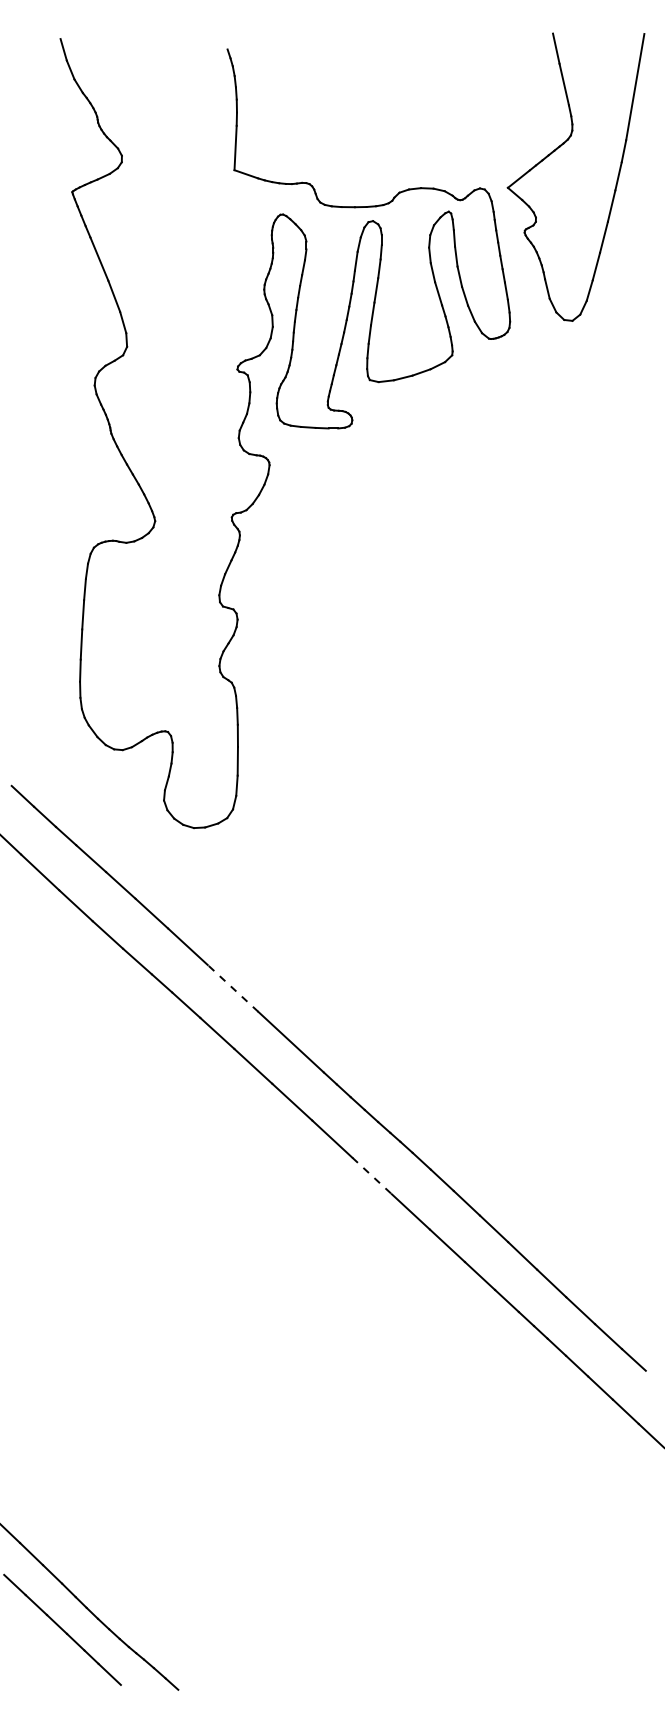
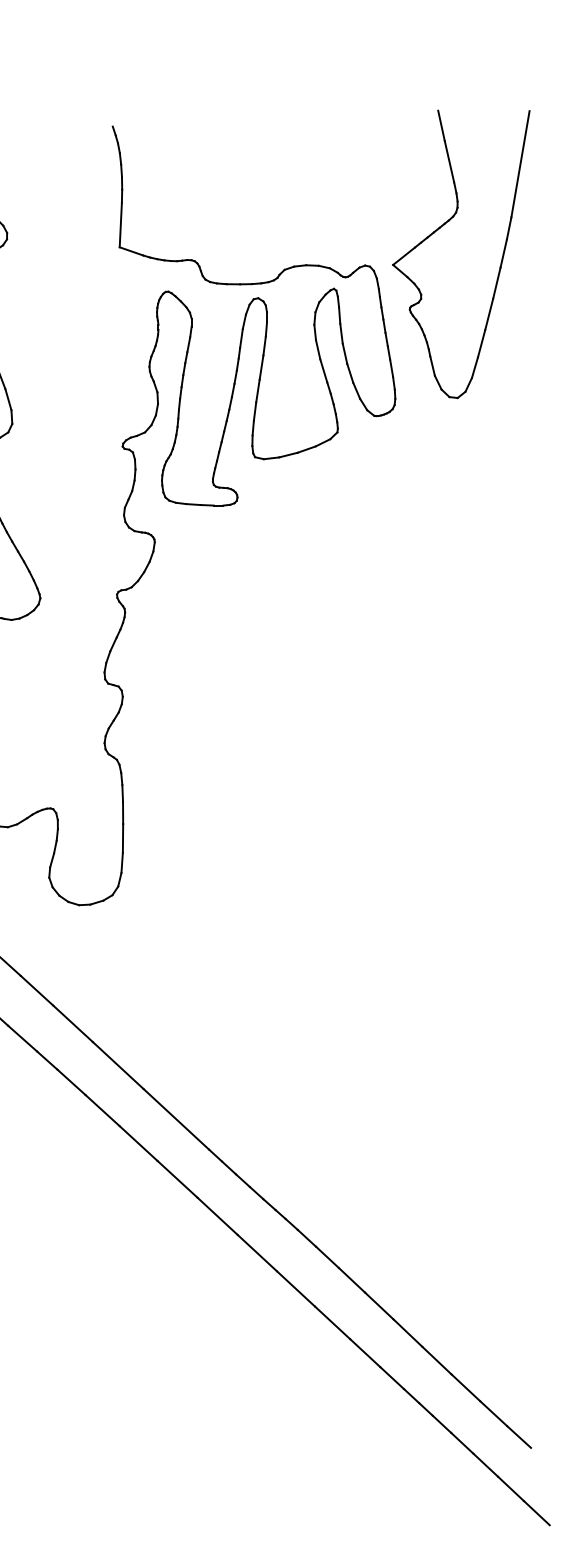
line: (232, 988) -> (117, 1065), dashed -> solid
line: (372, 1175) -> (257, 1252), dashed -> solid

